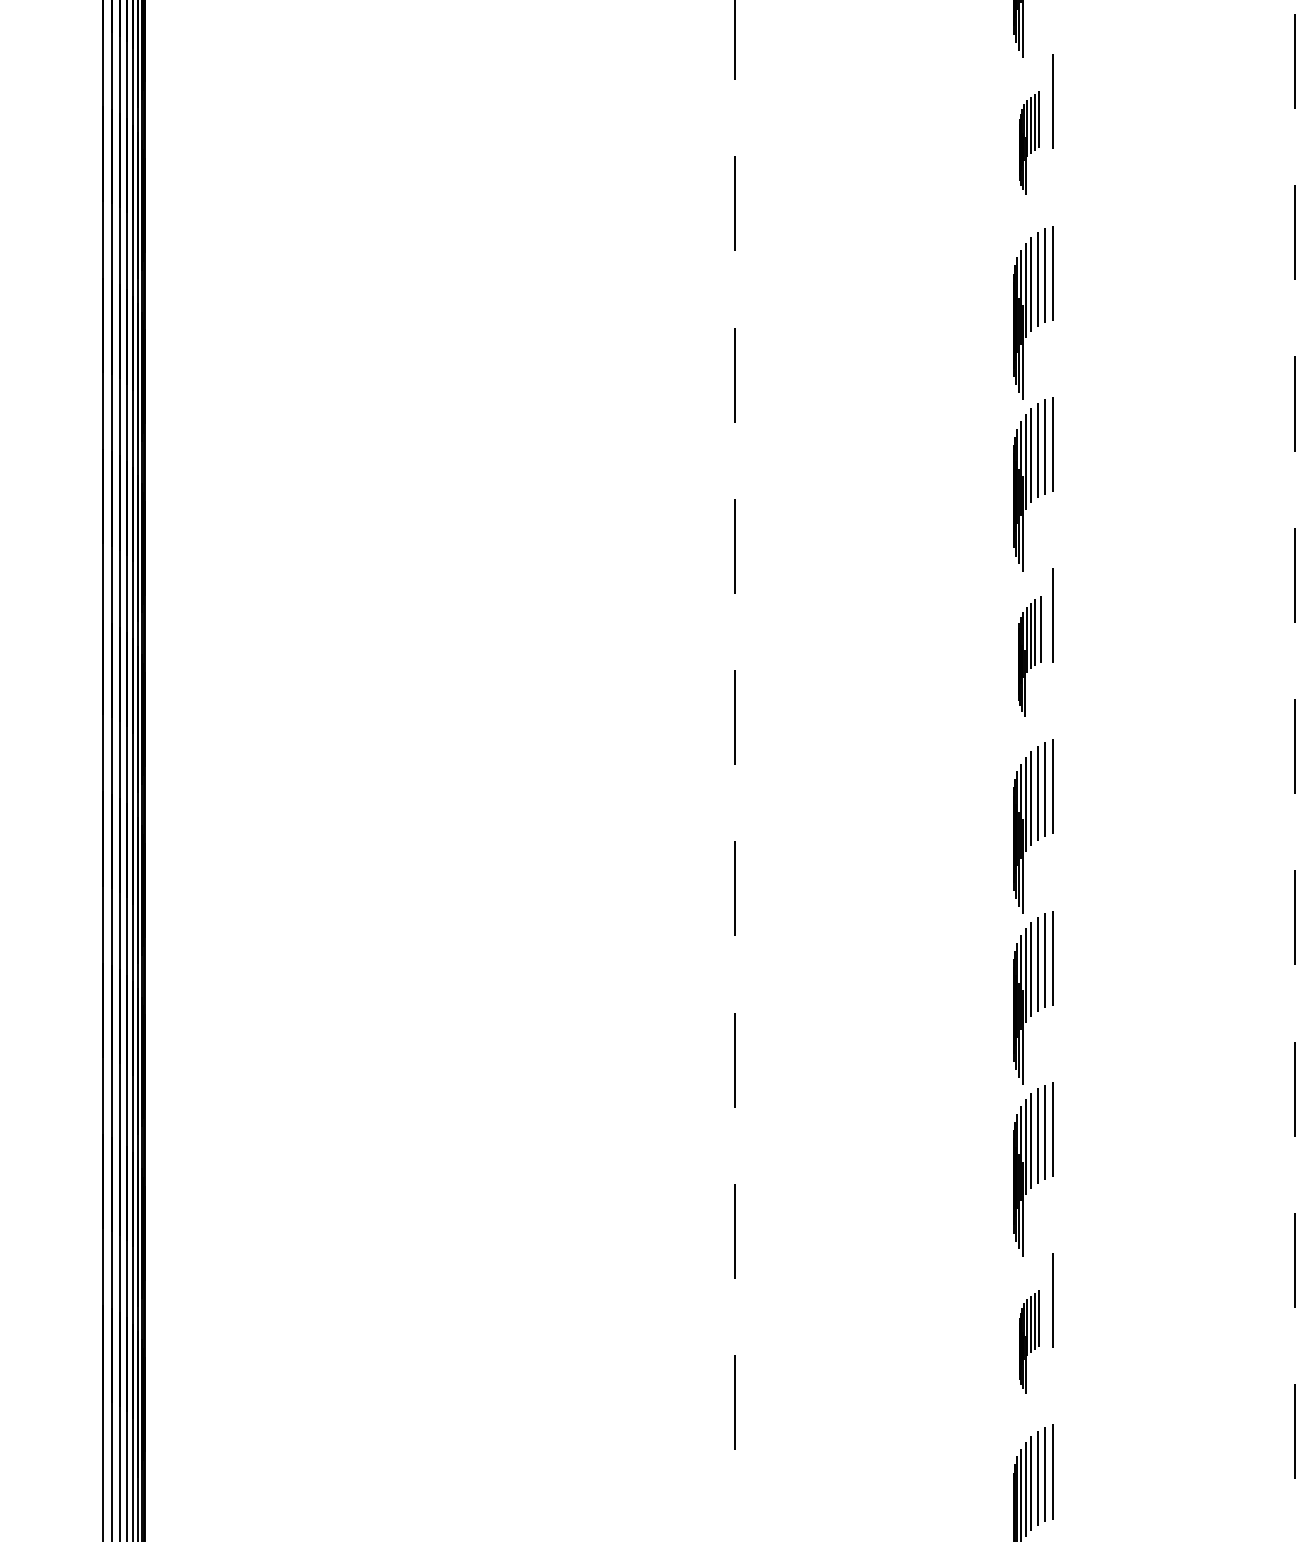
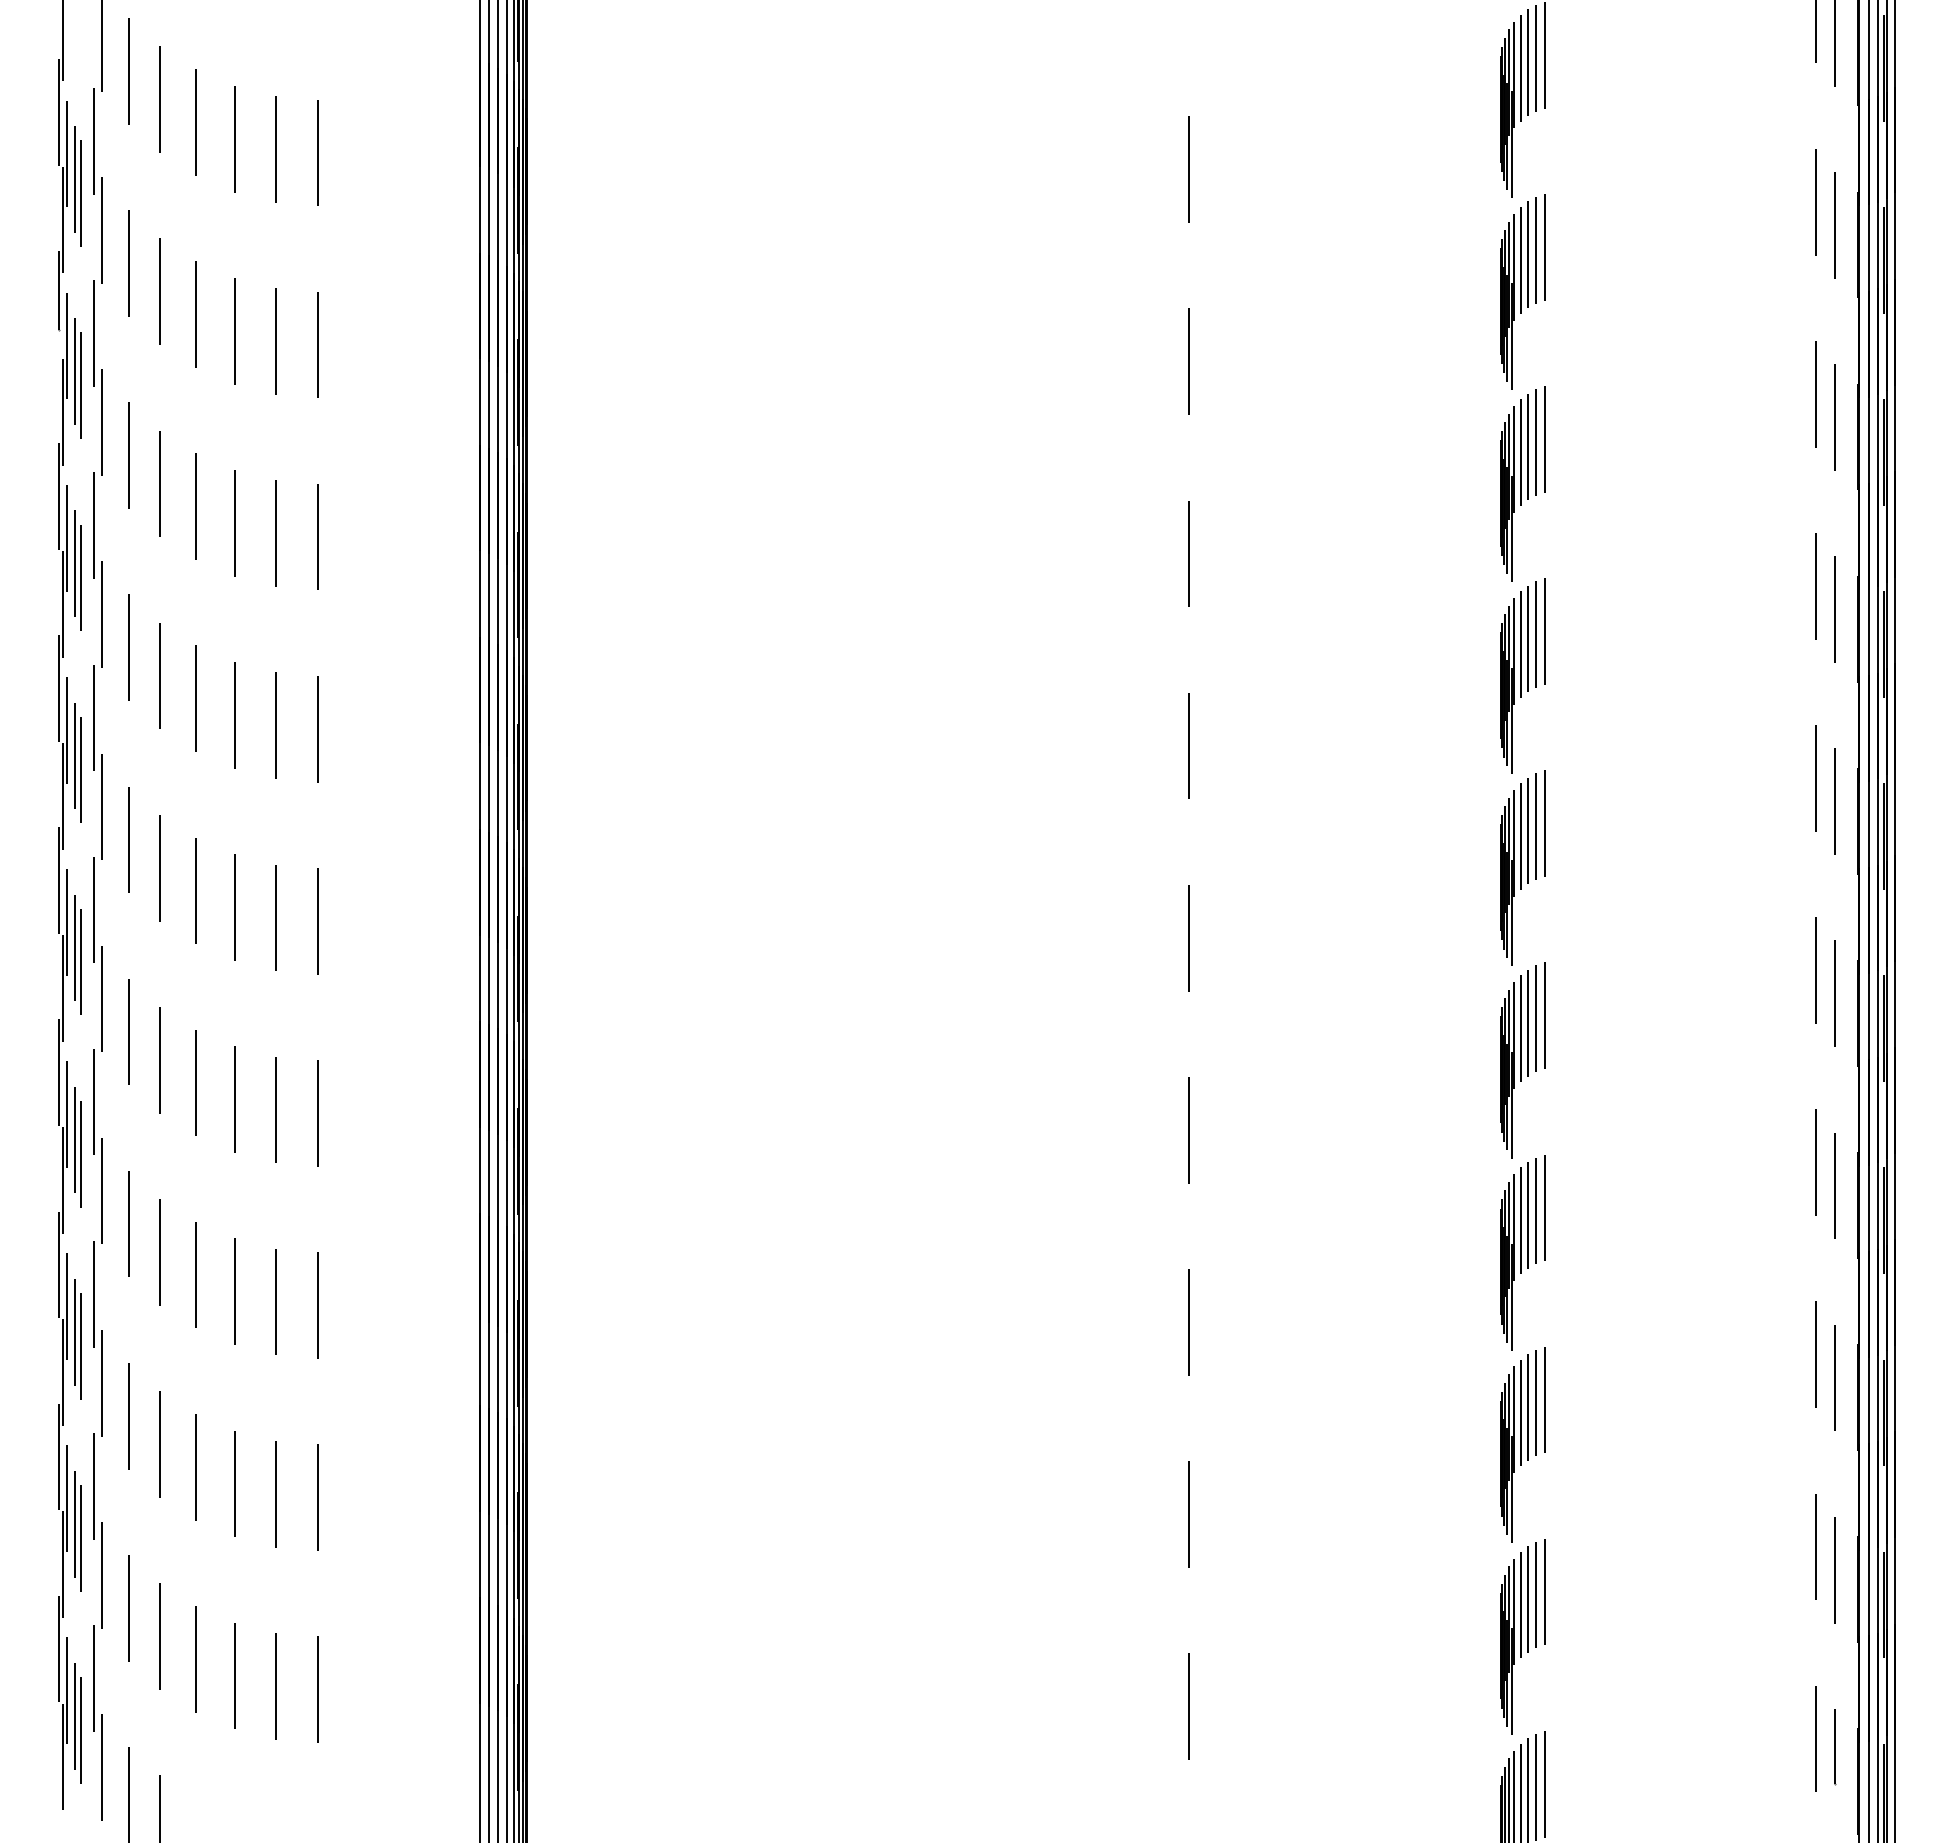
part: (1029, 142) -> (1518, 293), size x1.67
part: (1029, 656) -> (1518, 869), size x1.43
part: (1029, 1342) -> (1518, 1638), size x1.67

